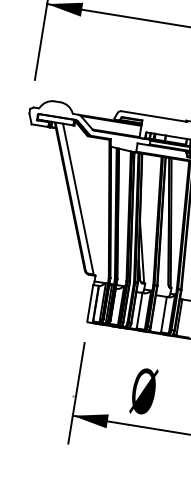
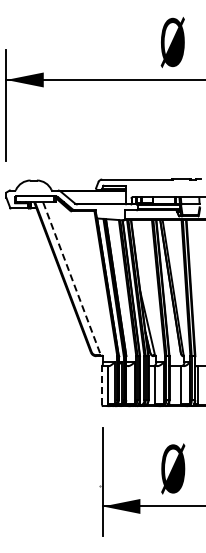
line: (78, 198) -> (72, 278), solid -> dashed
line: (90, 303) -> (102, 385), solid -> dashed

